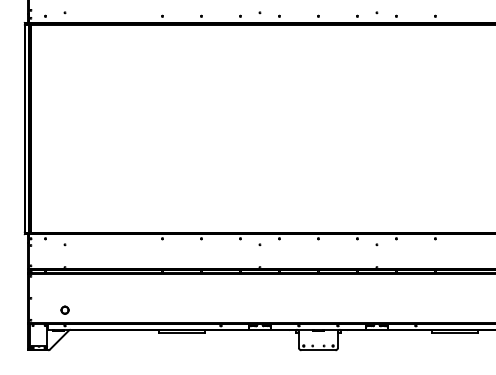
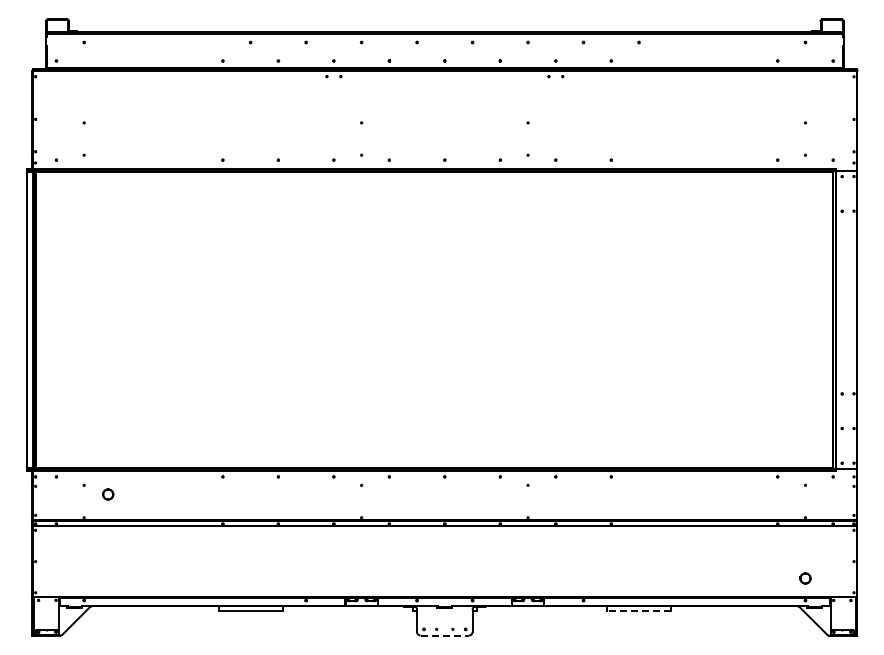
part: (65, 310) -> (108, 494), moved
line: (454, 332) -> (638, 610), solid -> dashed
line: (318, 350) -> (445, 635), solid -> dashed

